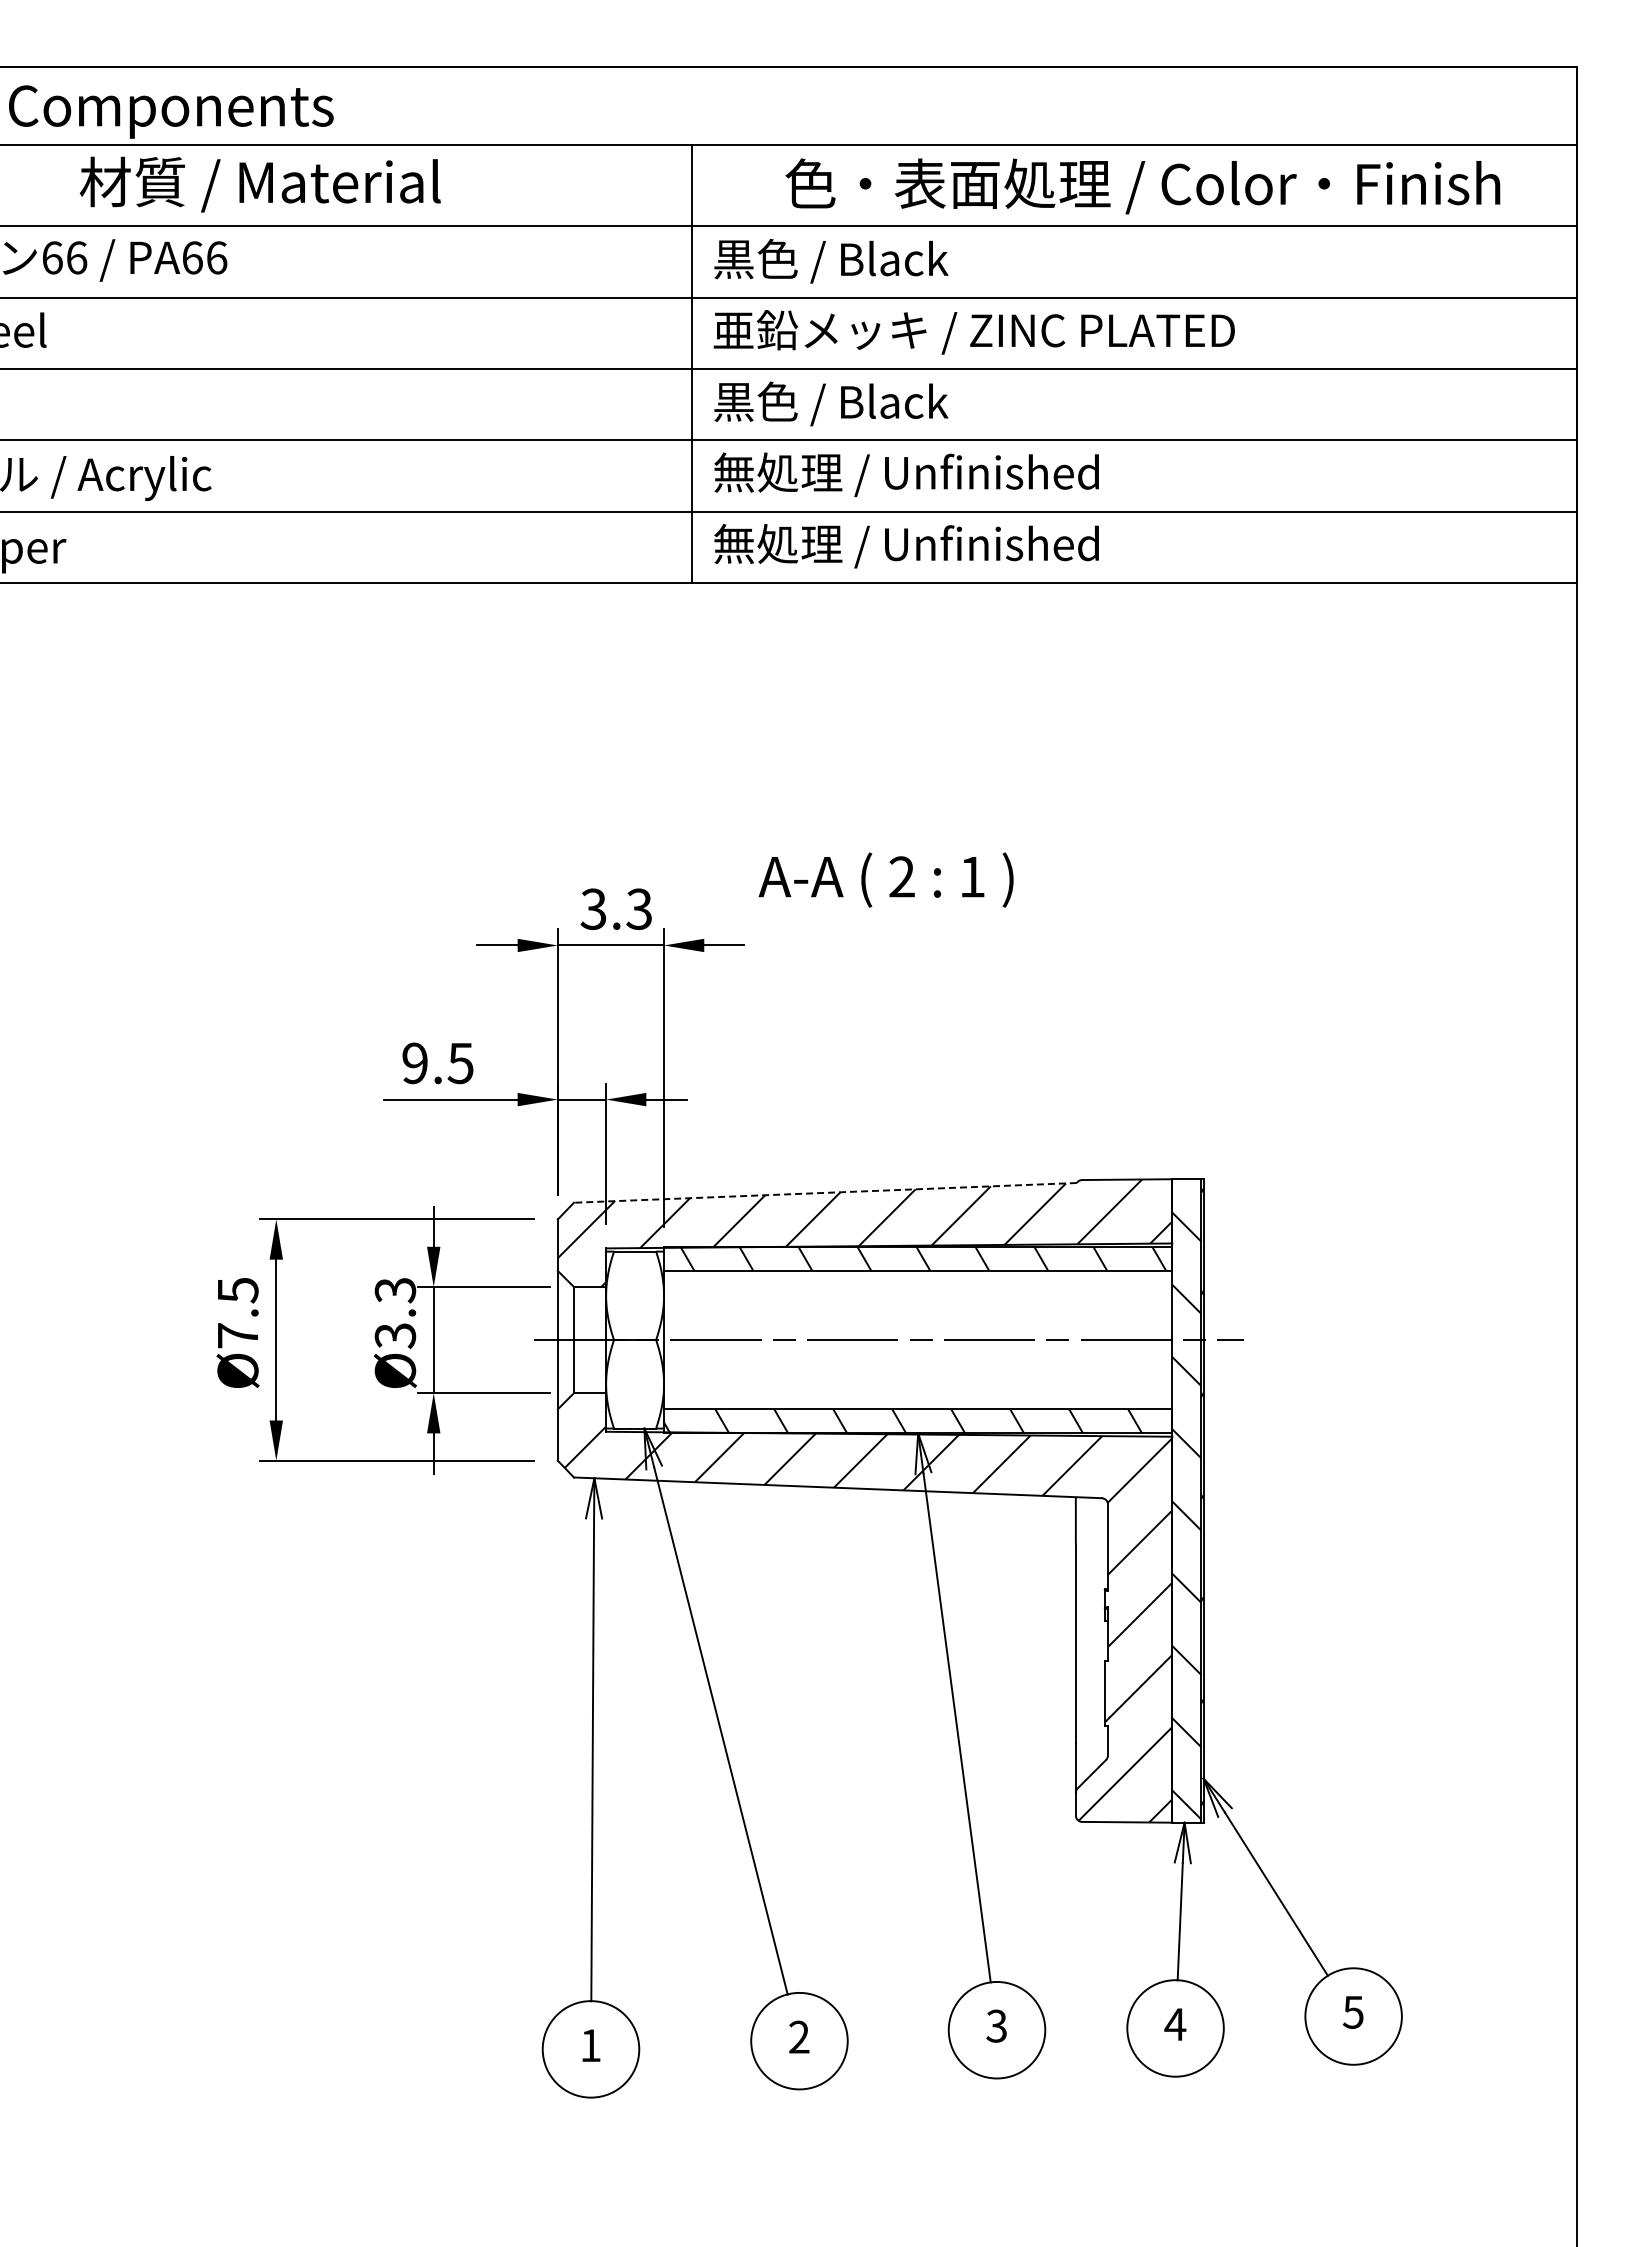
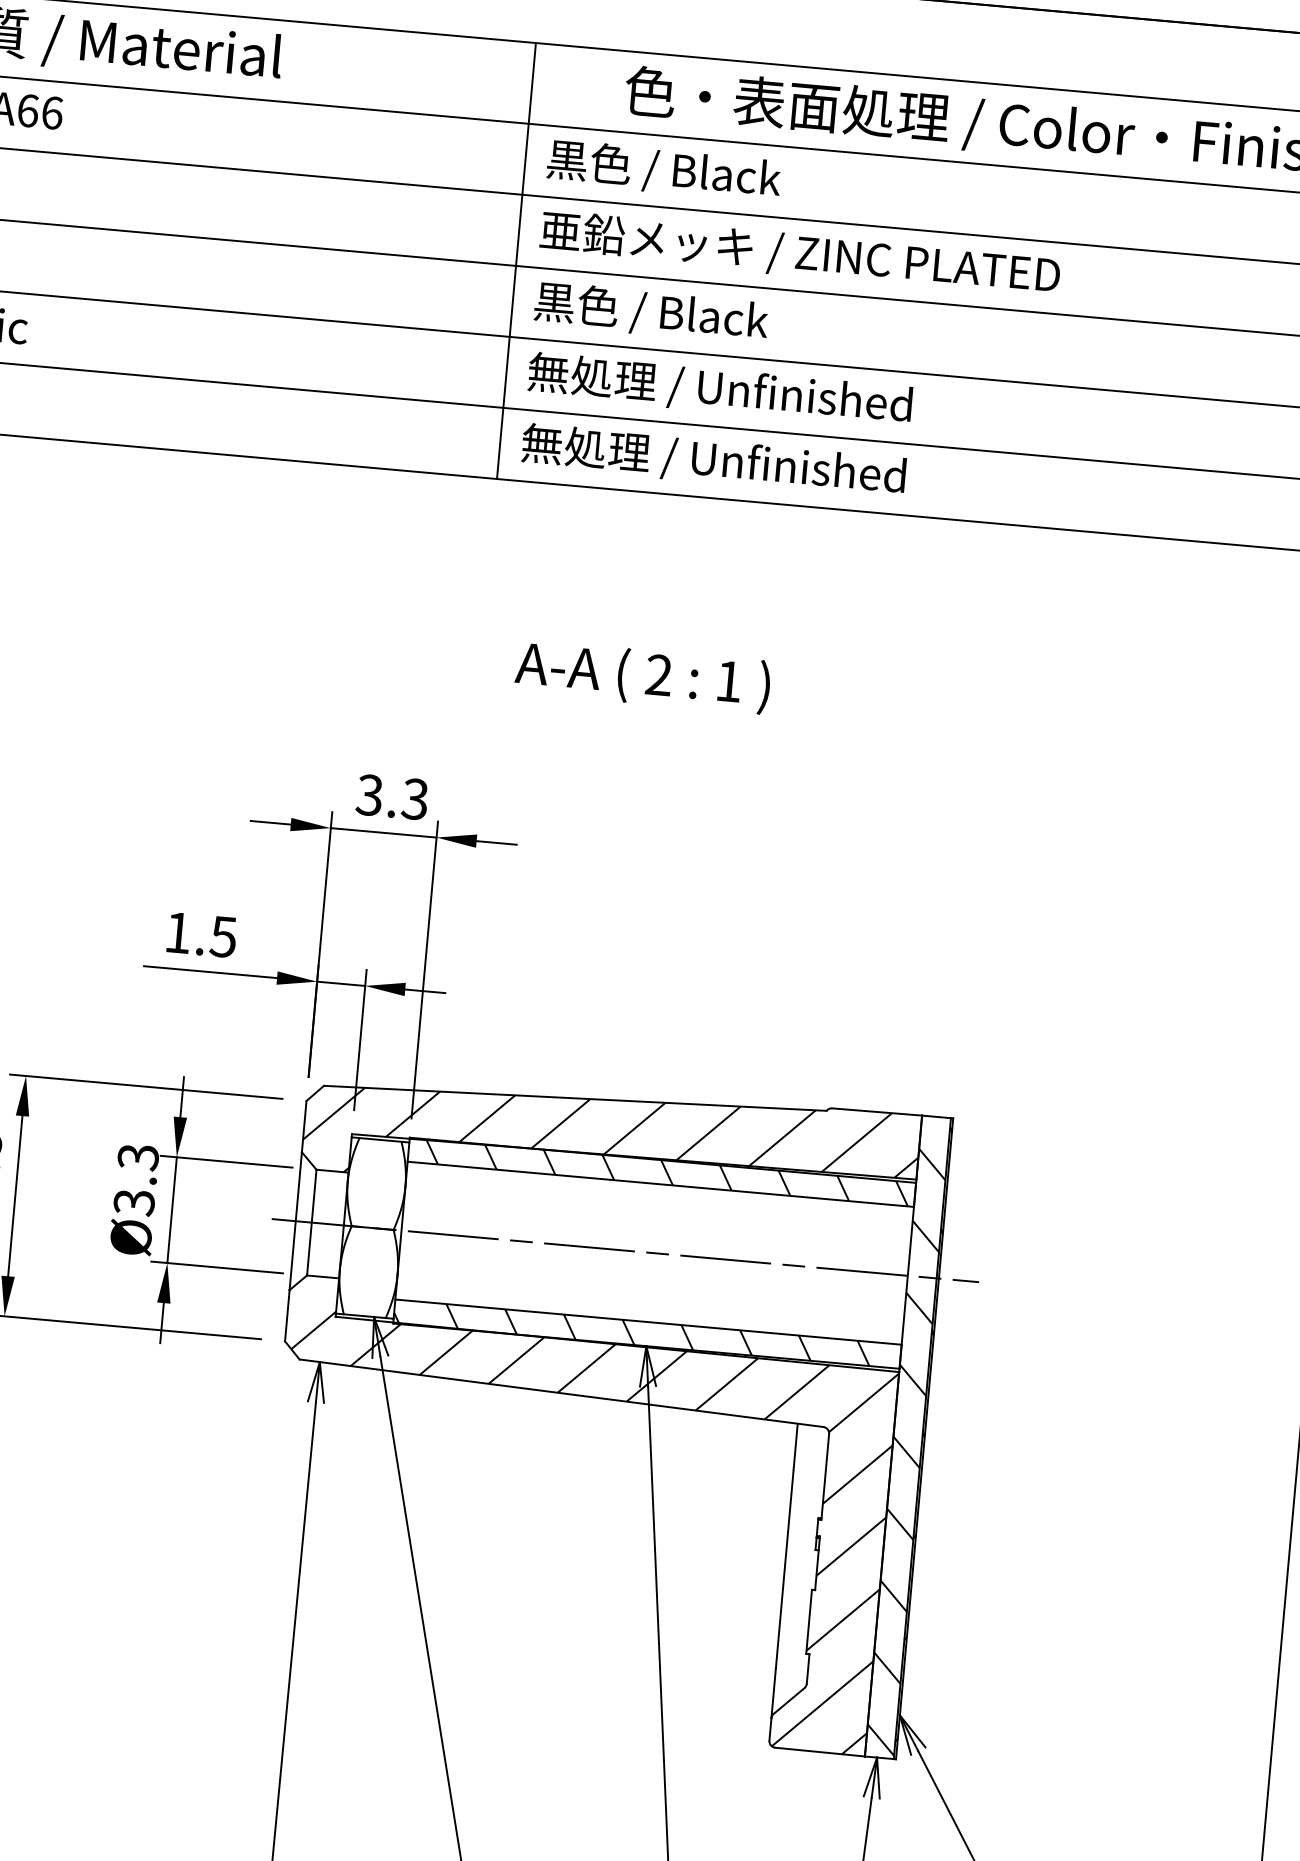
text: (885, 879) -> (642, 676), moved
text: (414, 1063) -> (177, 932), 9.5 -> 1.5
line: (825, 1192) -> (575, 1097), dashed -> solid

